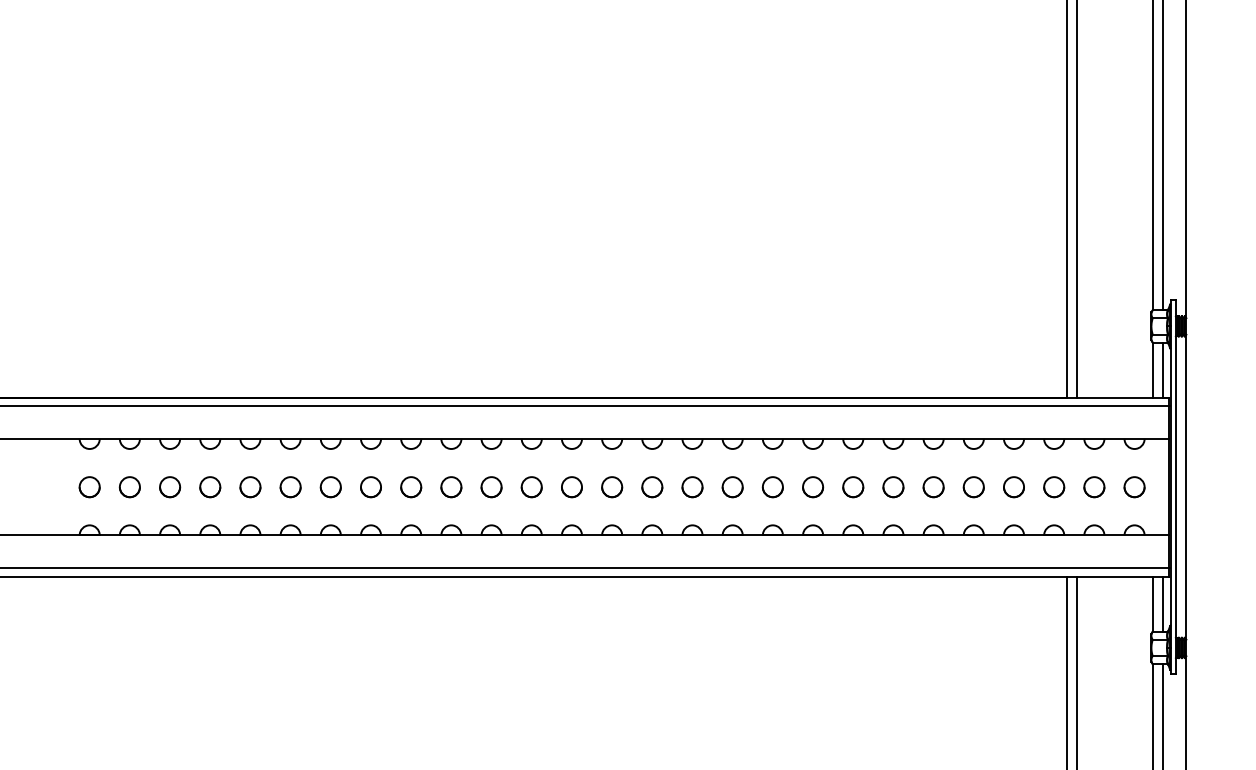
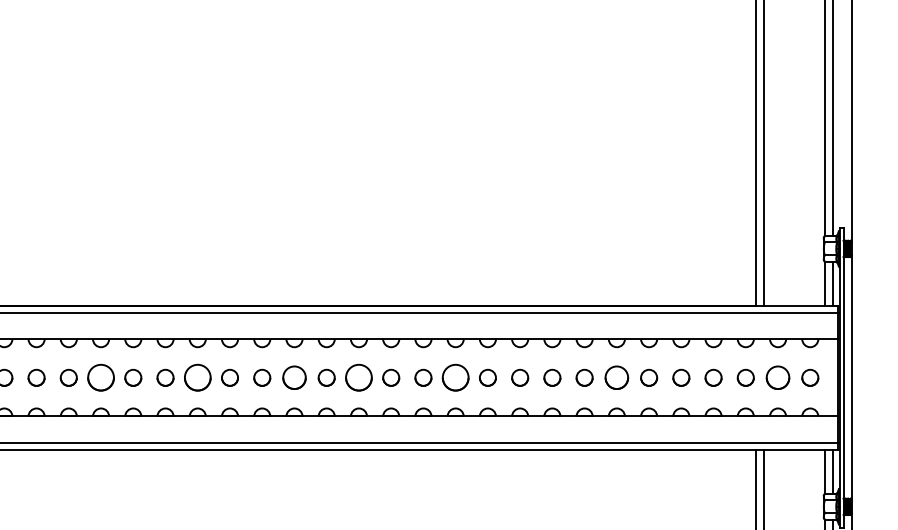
circle: (250, 487) -> (101, 378), size x1.6
circle: (370, 487) -> (197, 378), size x1.6
circle: (491, 487) -> (294, 378), size x1.4
circle: (571, 487) -> (358, 378), size x1.6
circle: (692, 487) -> (455, 378), size x1.6
circle: (893, 487) -> (616, 378), size x1.4
circle: (1094, 487) -> (778, 378), size x1.4

